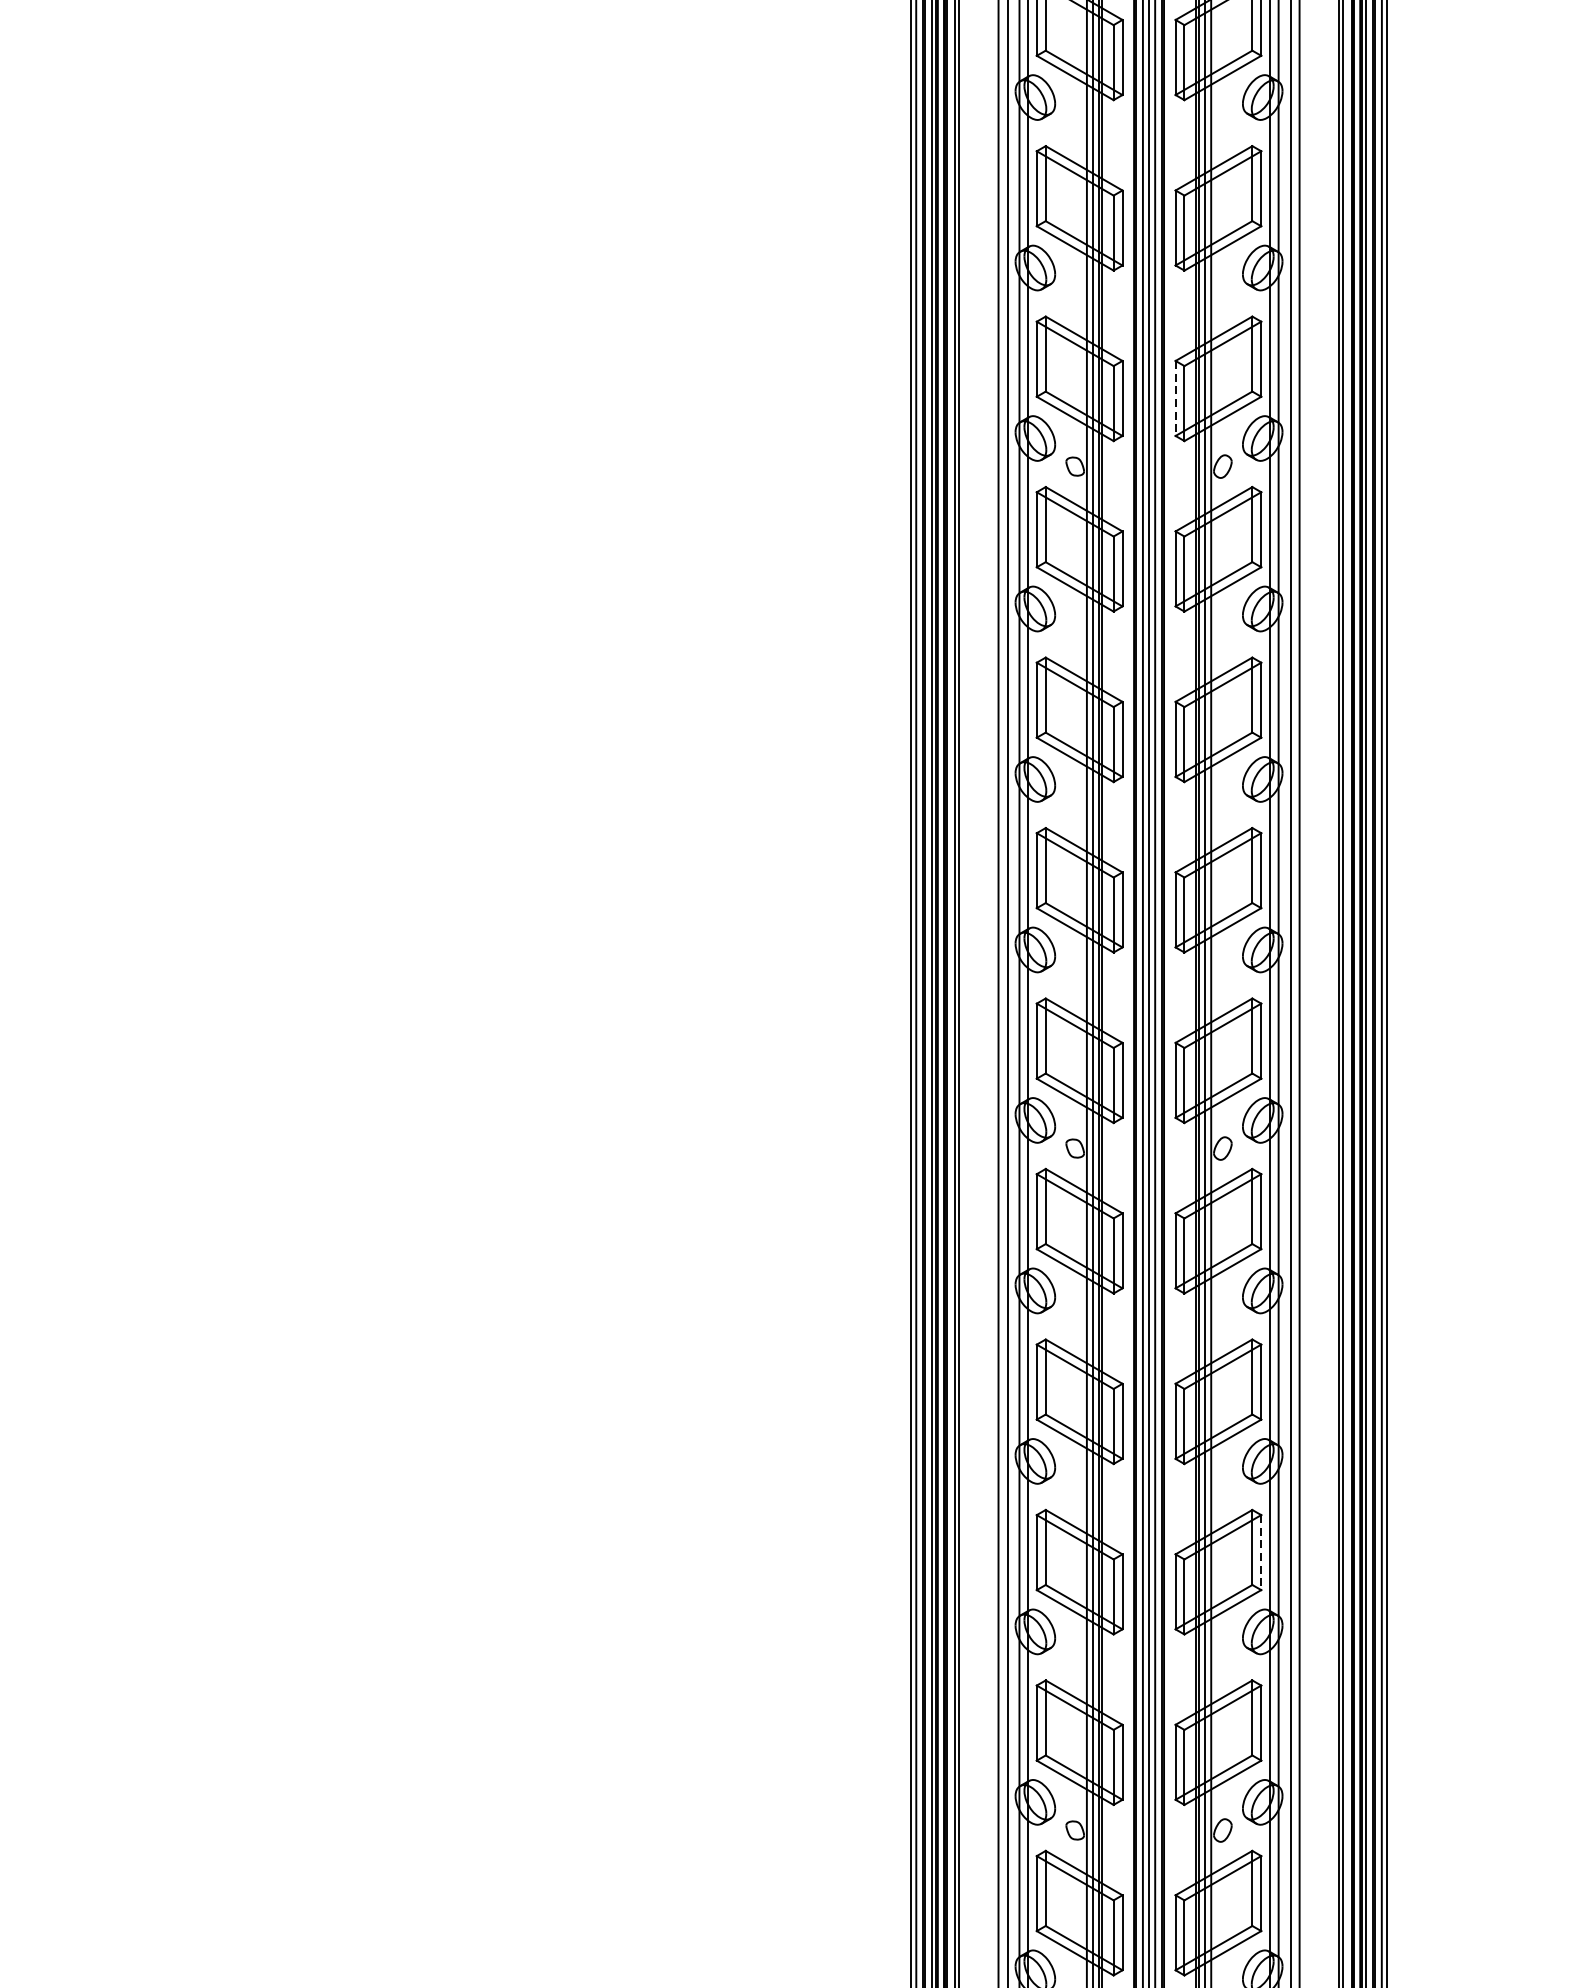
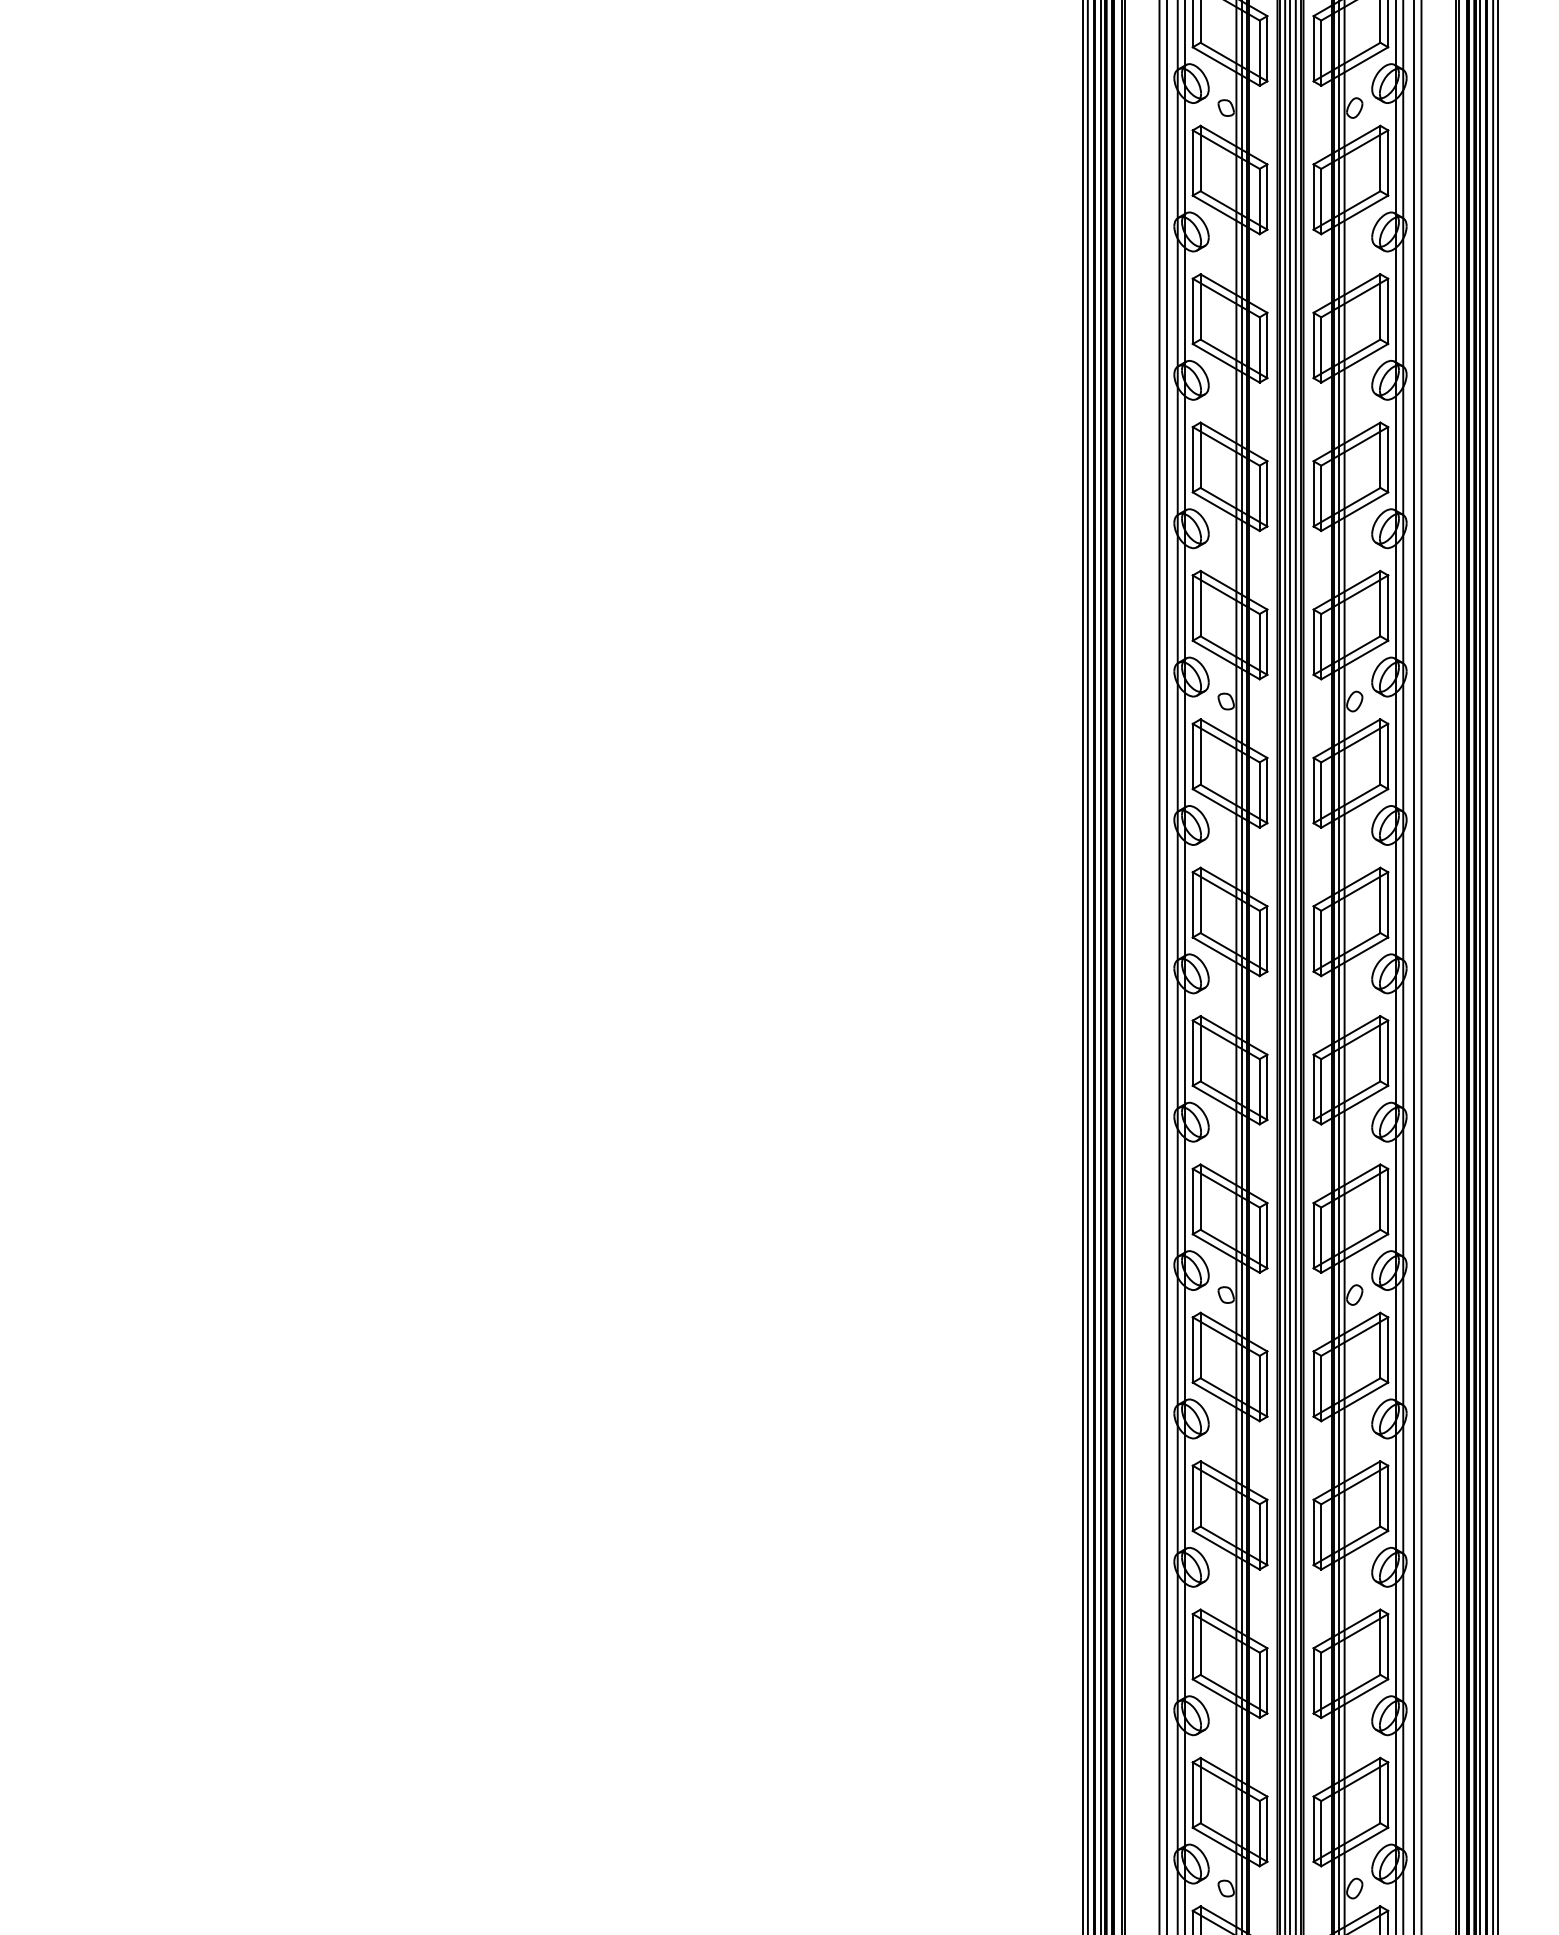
line: (1175, 398) -> (1313, 642), dashed -> solid
line: (1261, 1552) -> (1388, 1646), dashed -> solid

